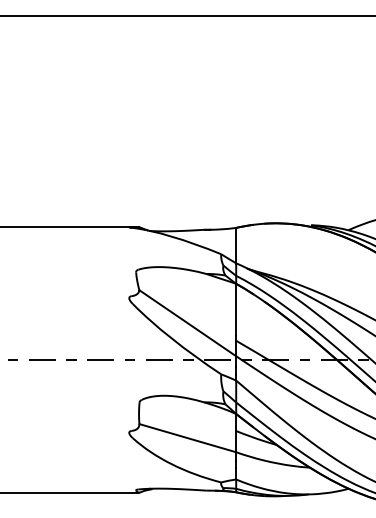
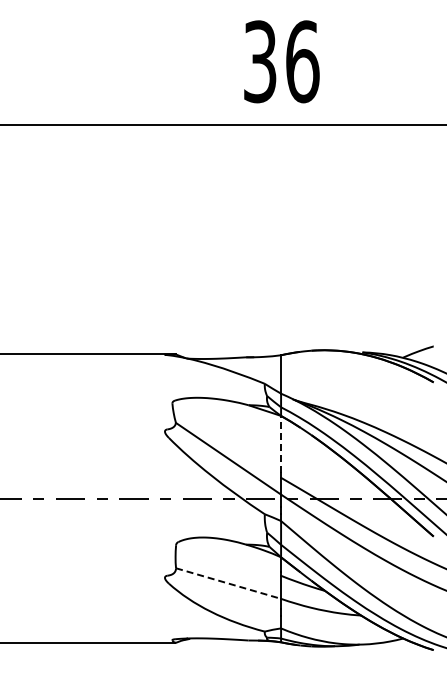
line: (236, 309) -> (281, 443), solid -> dashed
line: (187, 438) -> (228, 583), solid -> dashed

